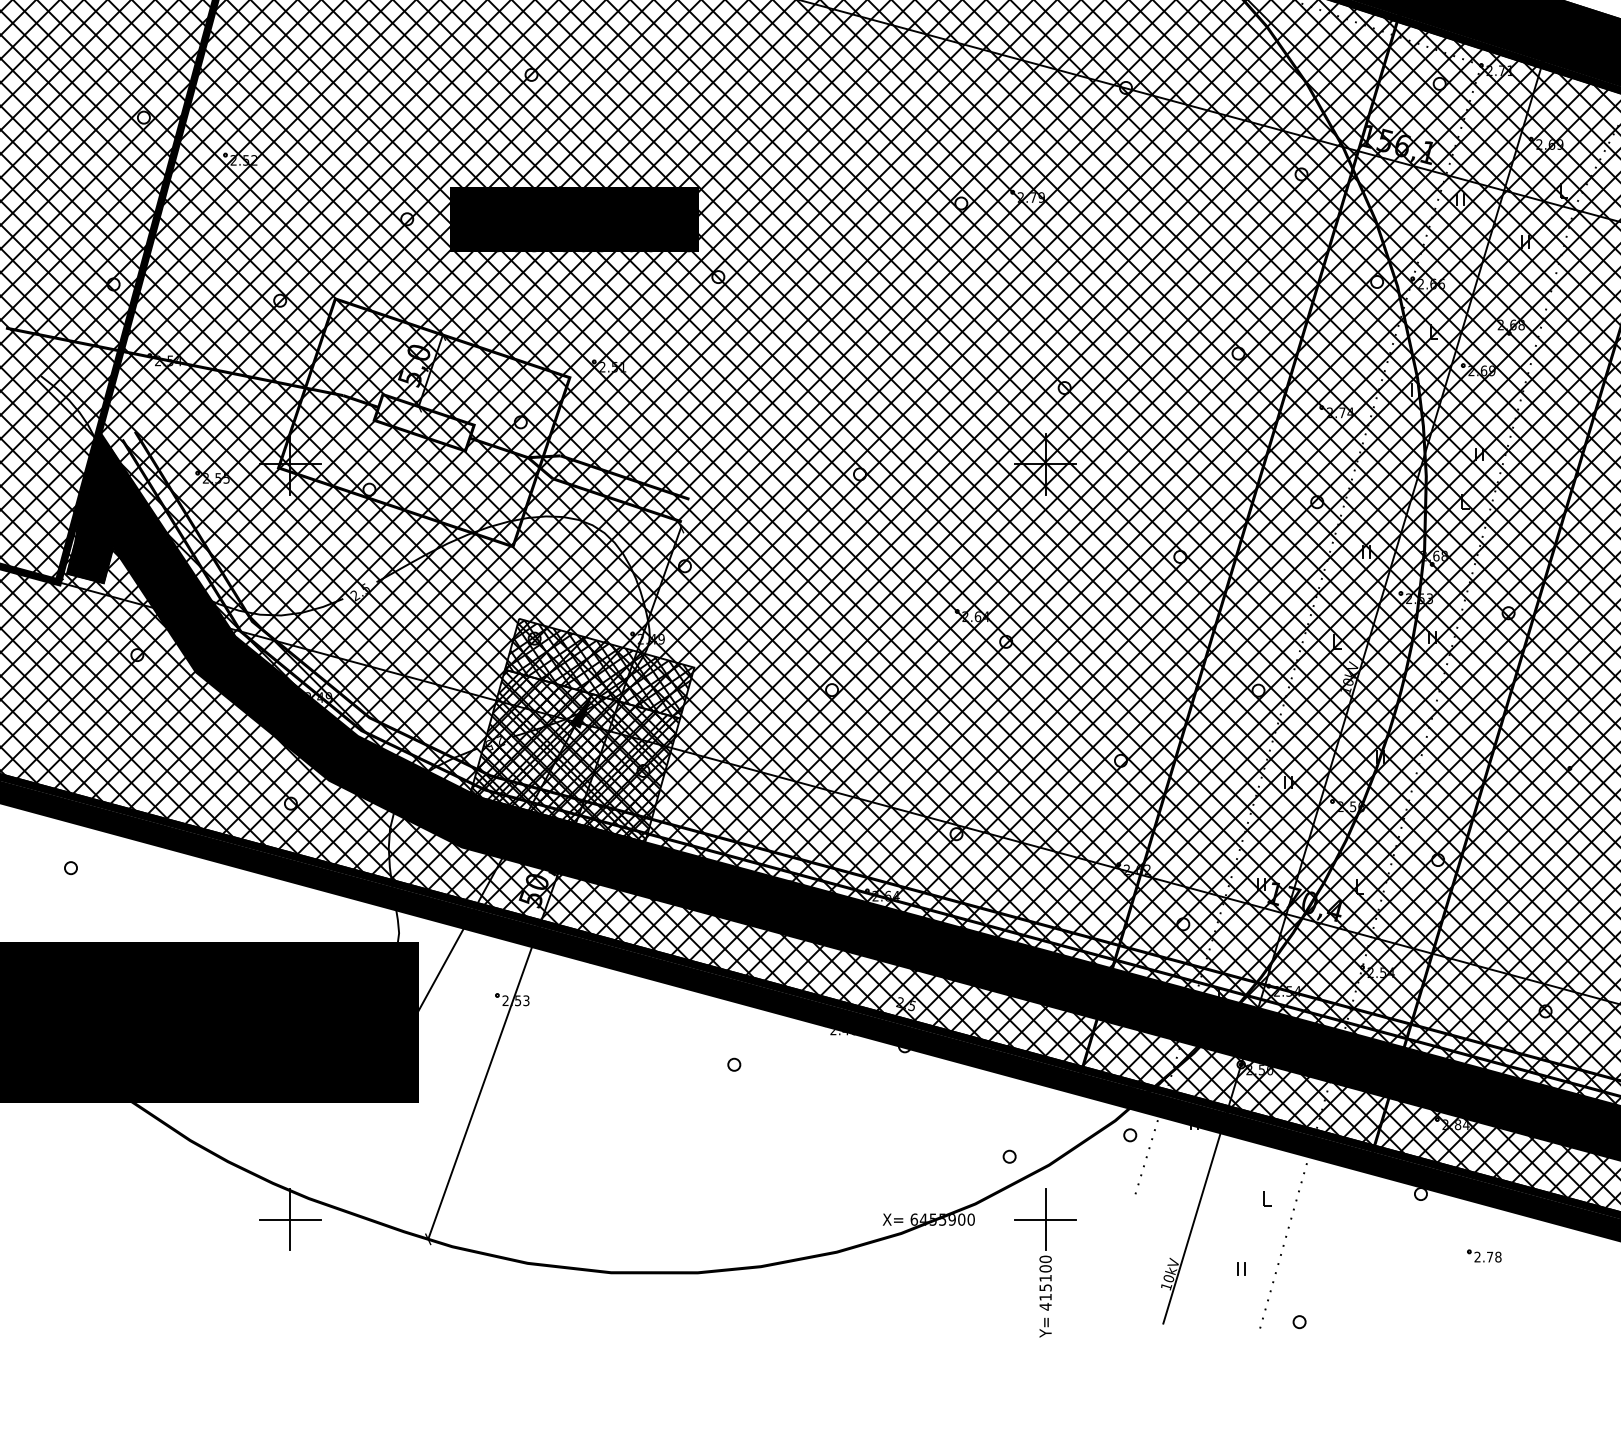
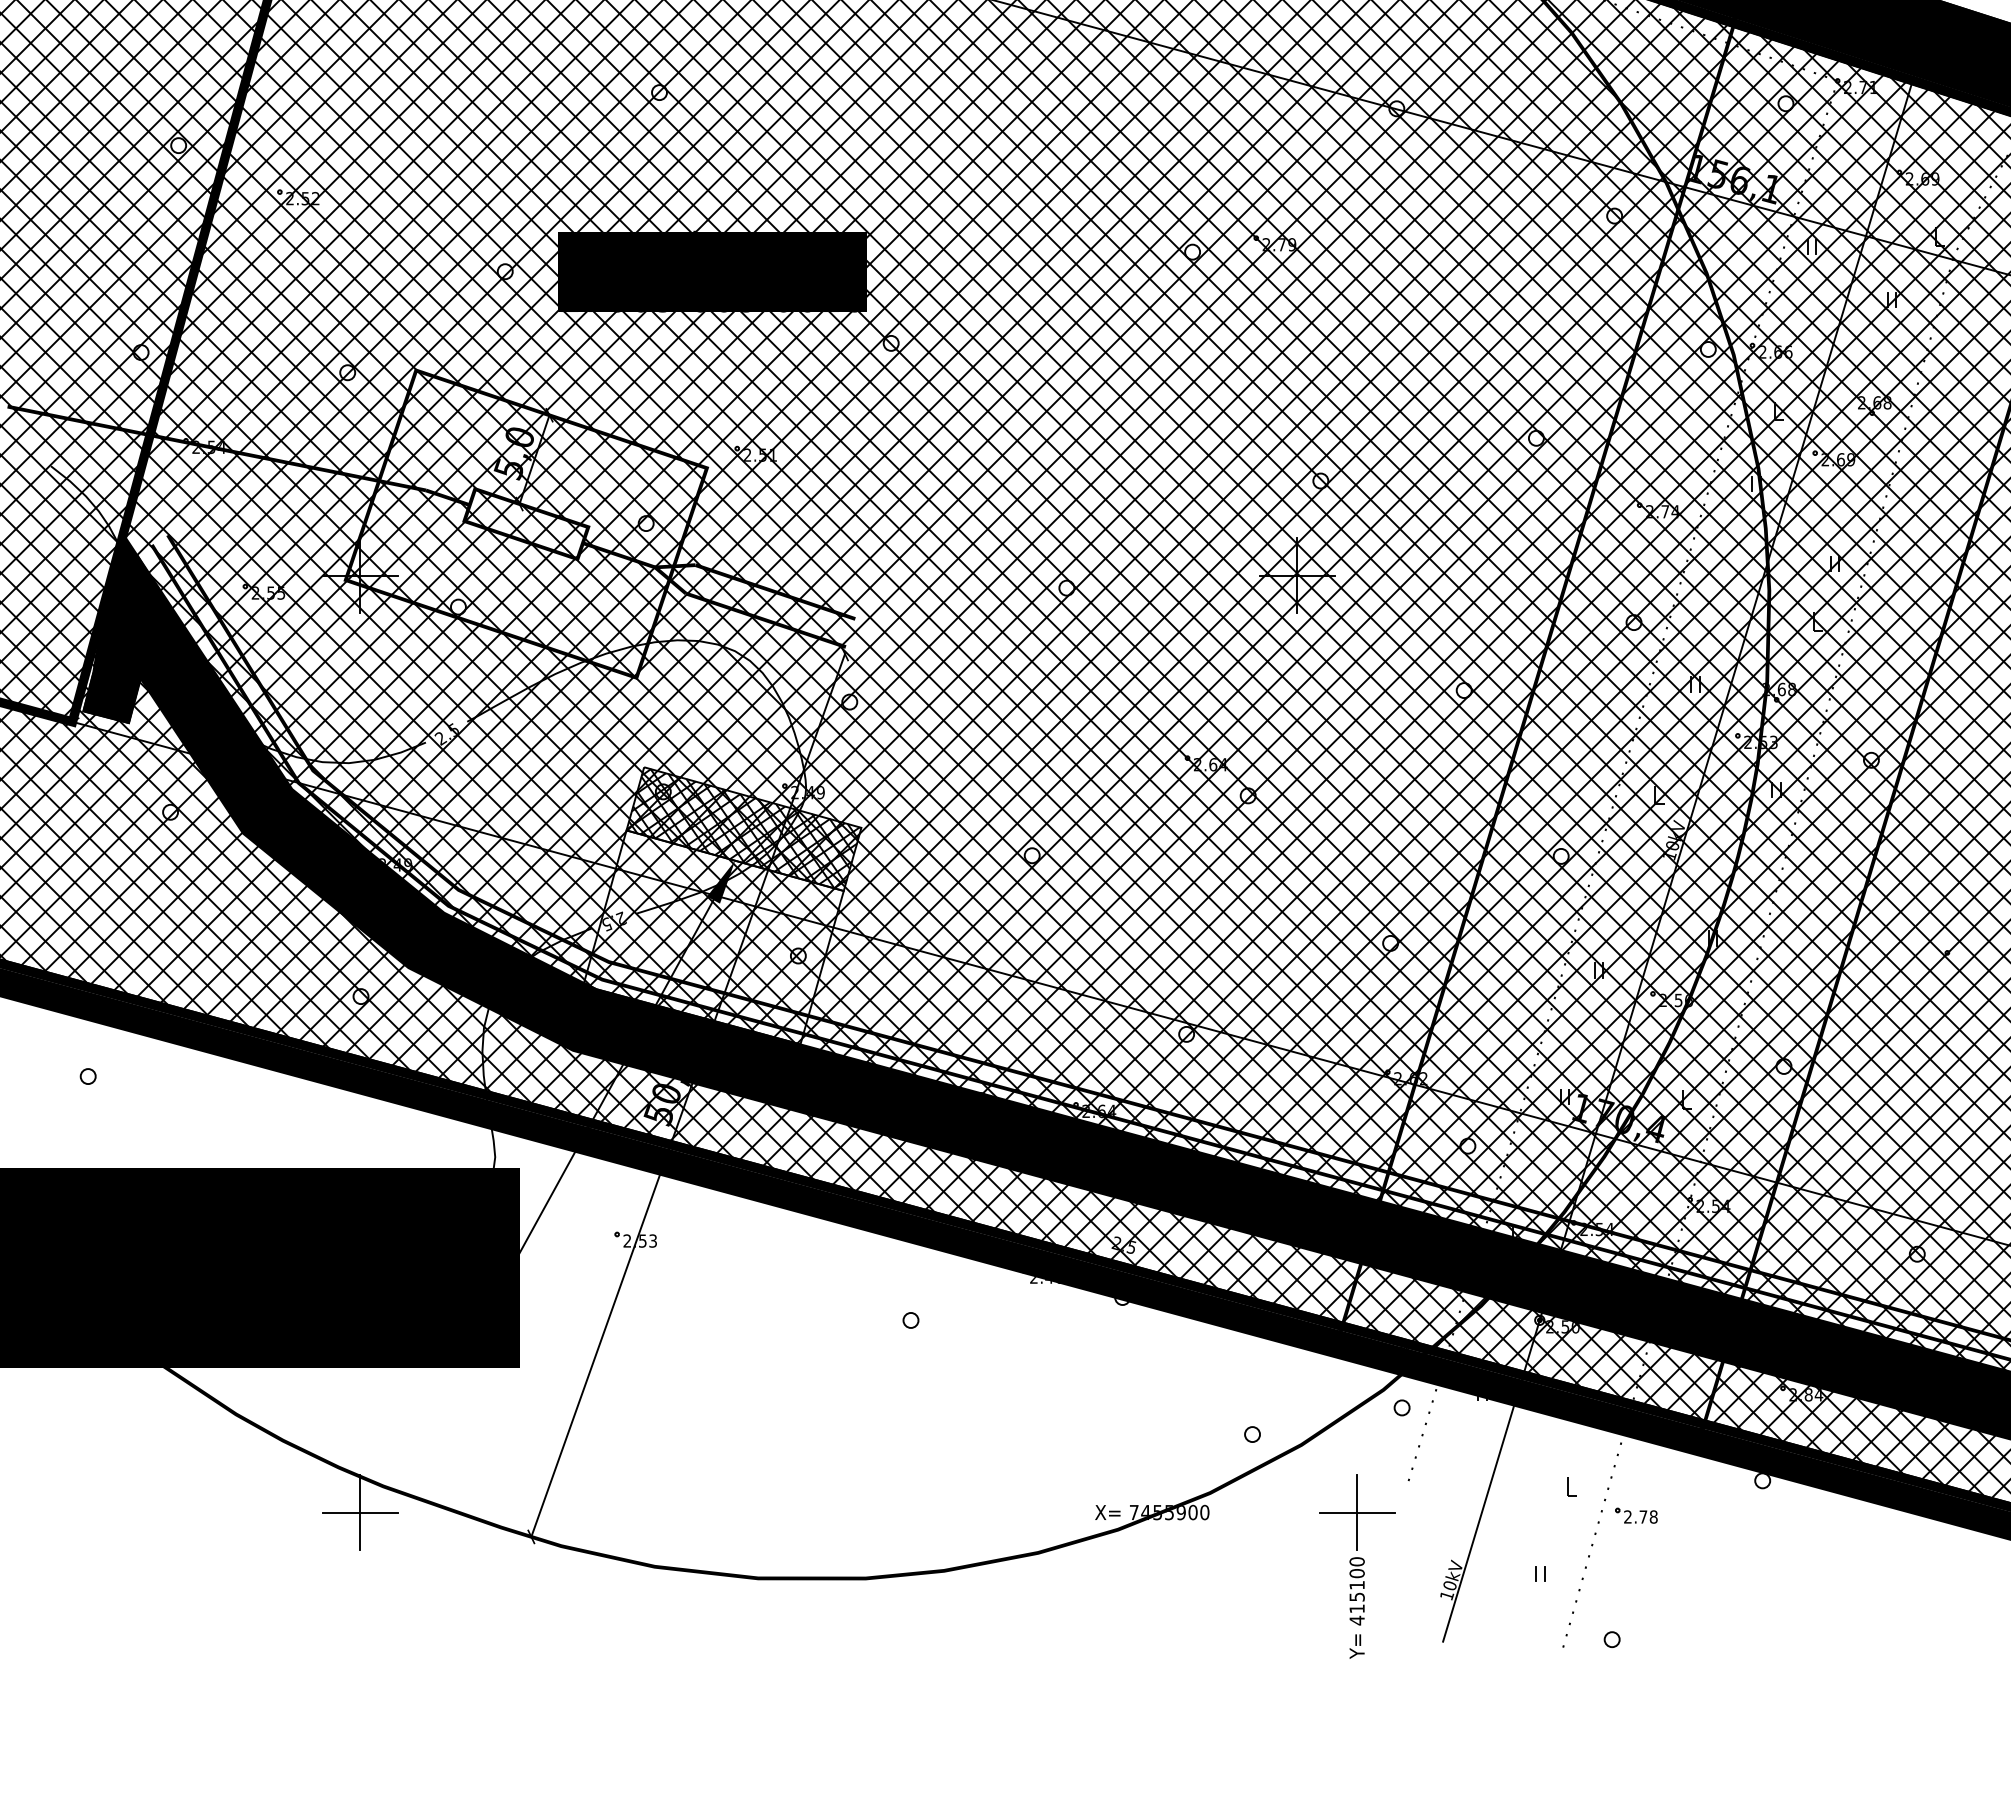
hatch: (575, 755) -> (713, 936), removed
text: (913, 1219) -> (1133, 1512), 6455900 -> 7455900
part: (1484, 1255) -> (1636, 1515), moved
part: (1045, 1263) -> (1357, 1566), moved

